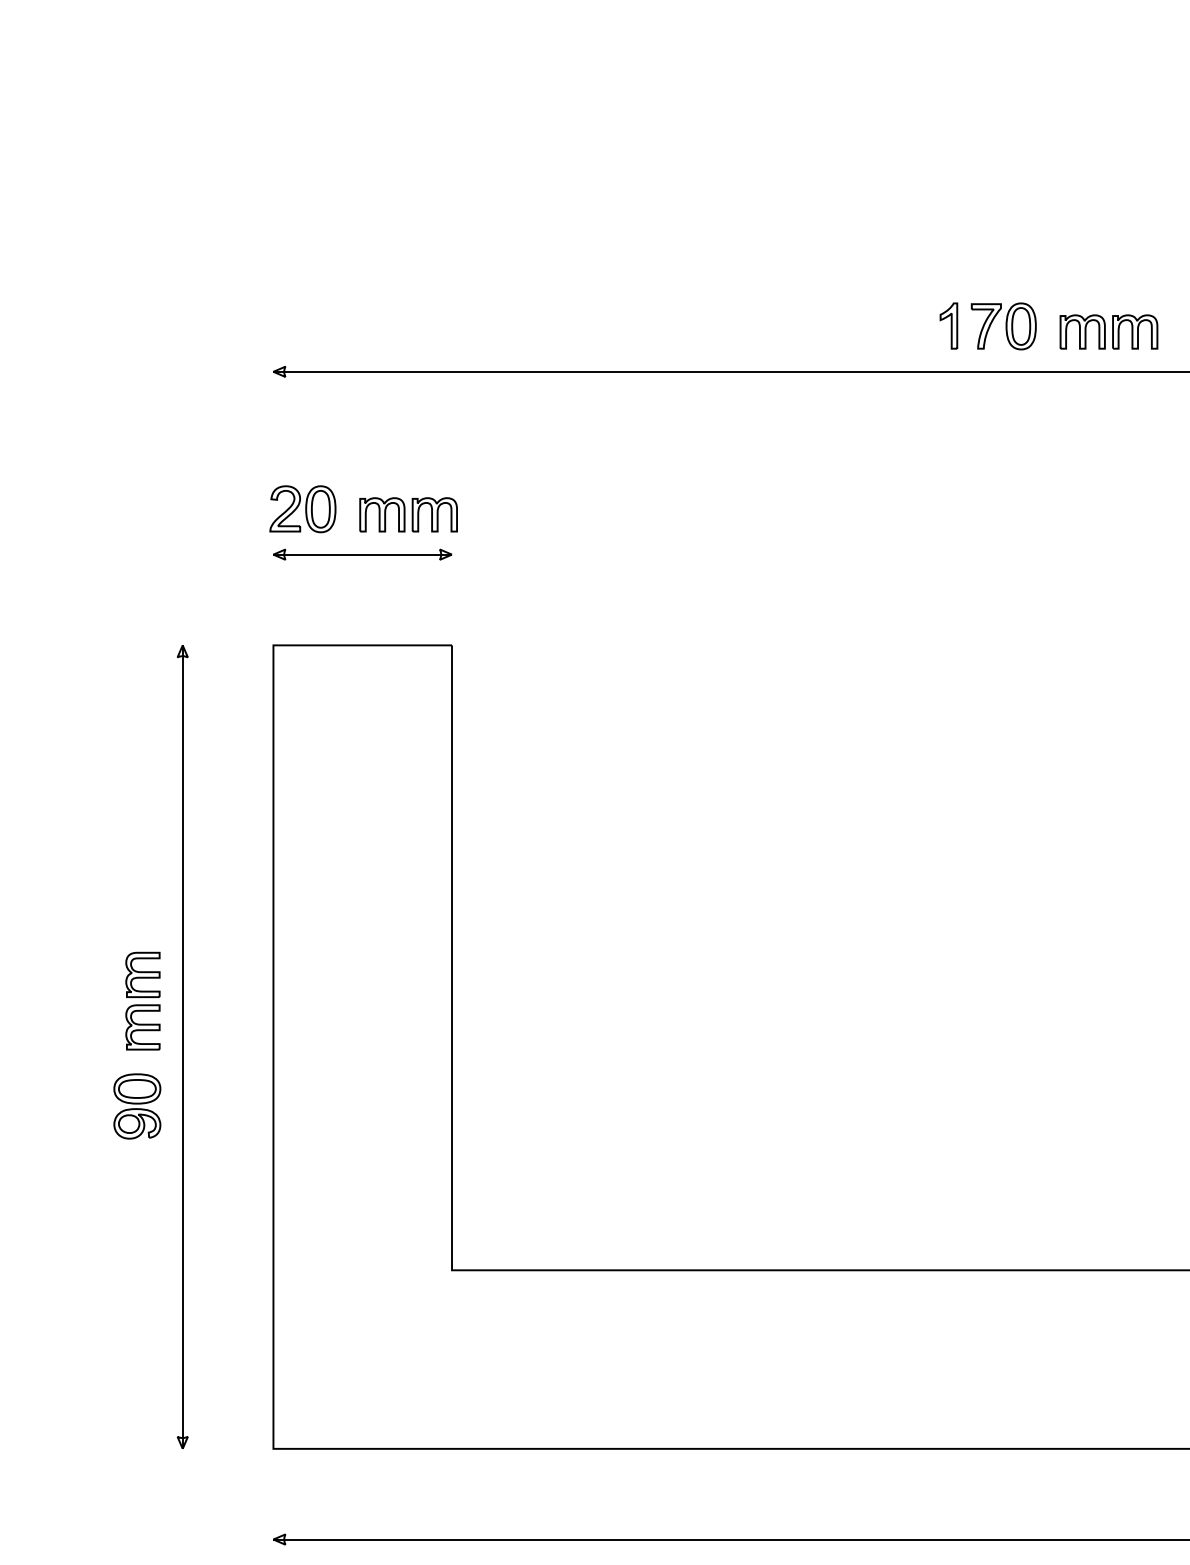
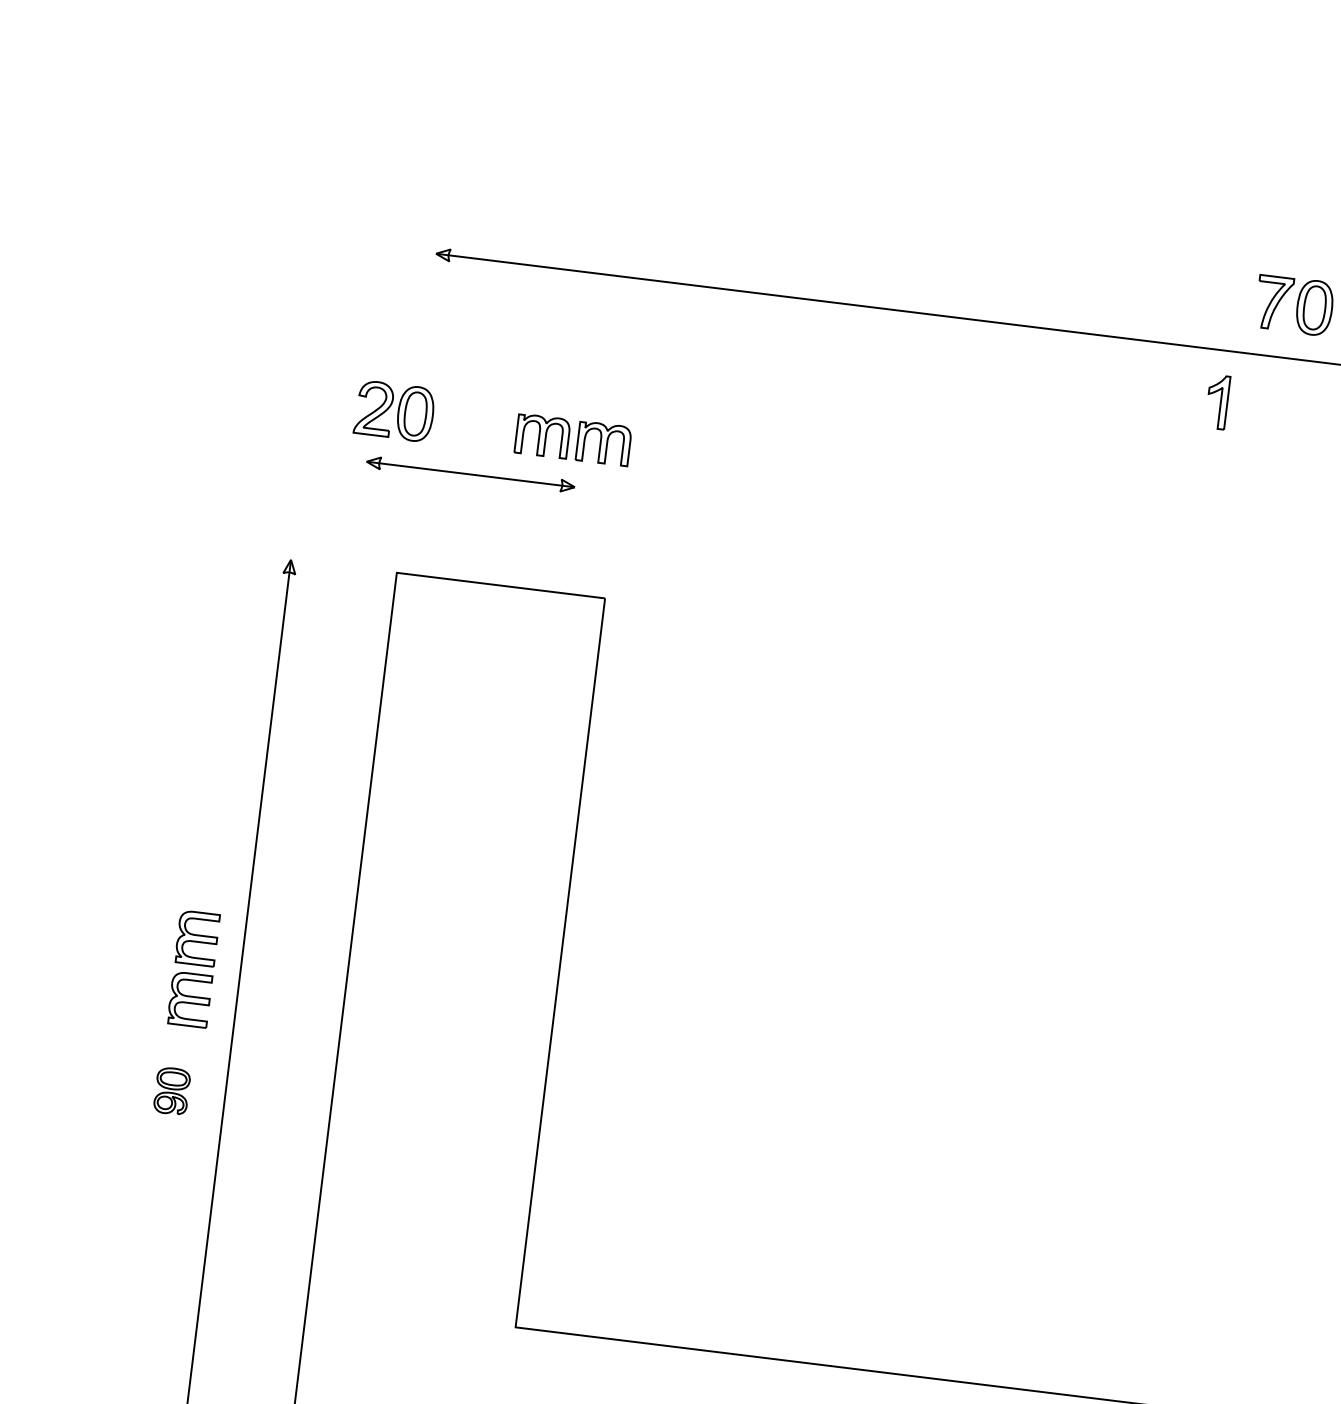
part: (948, 325) -> (1217, 401), moved
part: (302, 509) -> (394, 411), moved
part: (362, 554) -> (470, 474), moved
part: (137, 1106) -> (172, 1091), size x0.6

